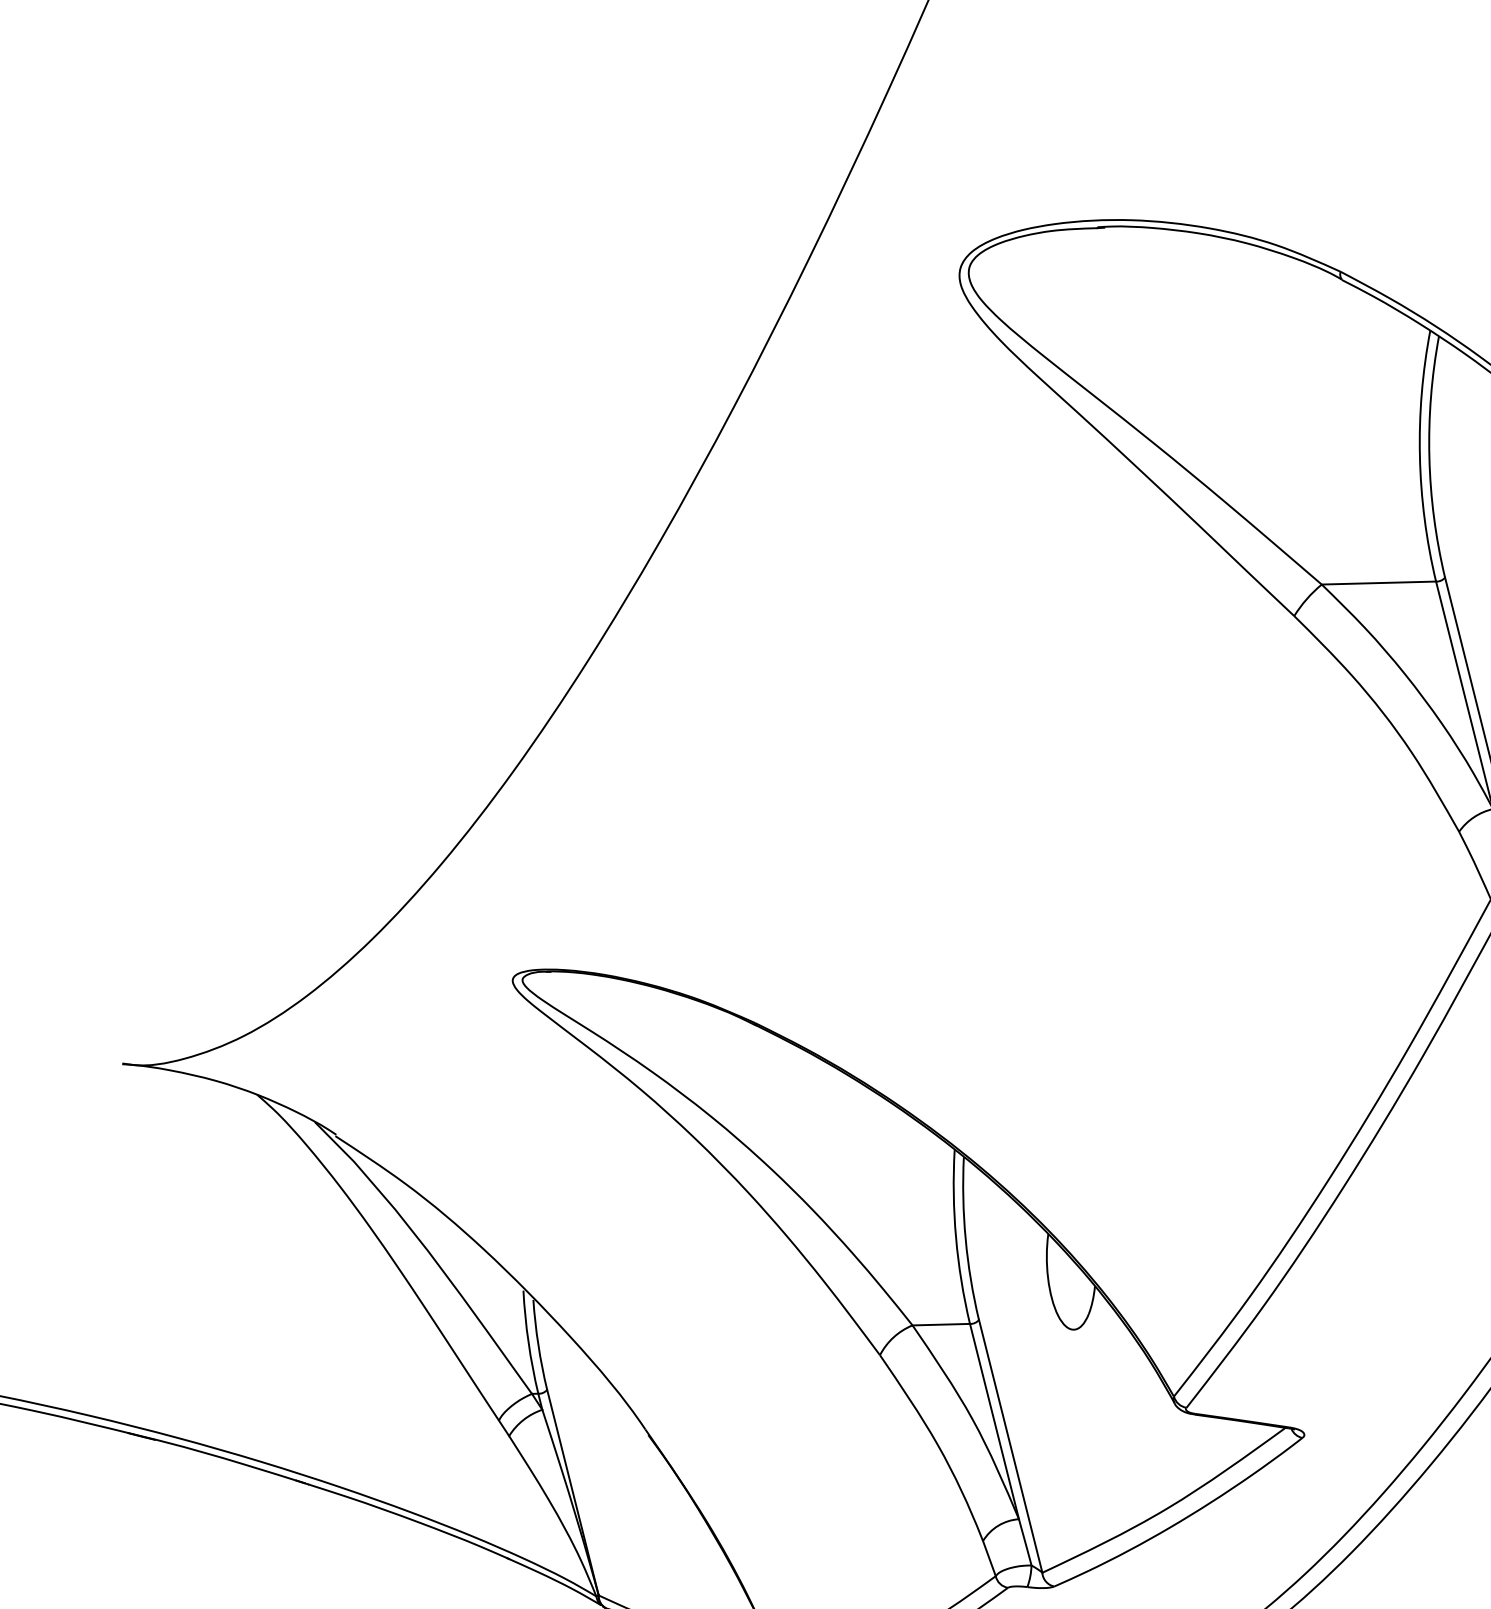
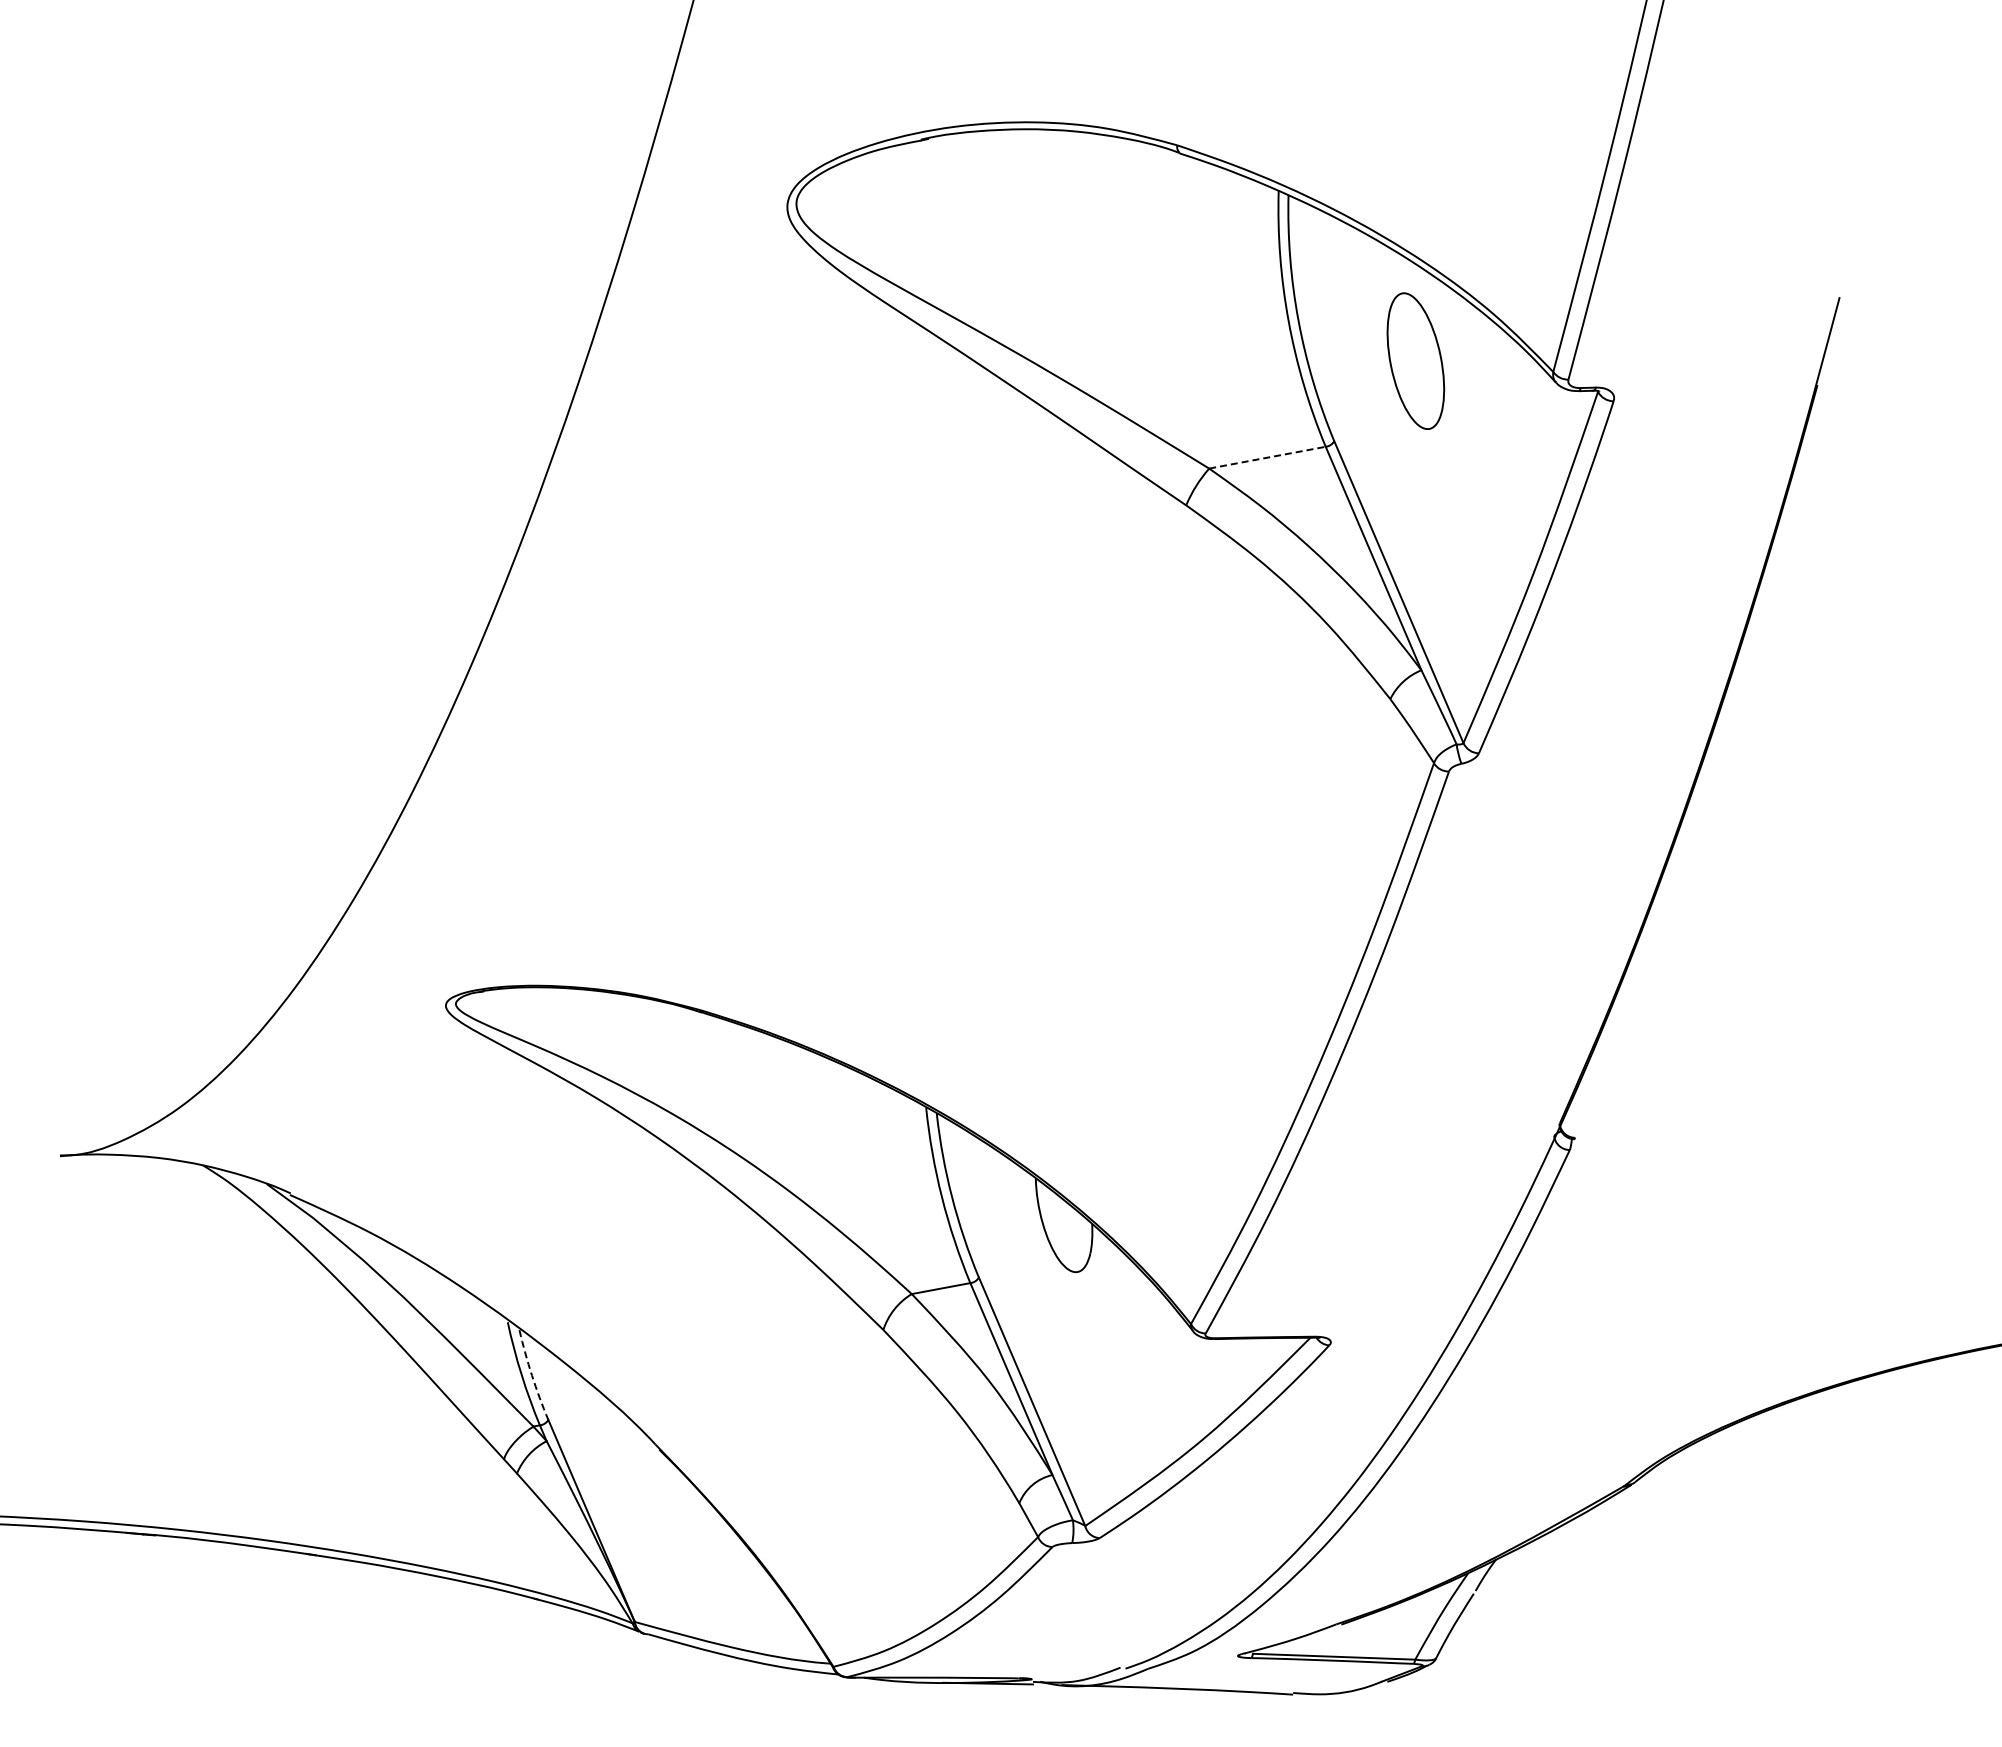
line: (1378, 582) -> (1267, 457), solid -> dashed
arc: (538, 1345) -> (532, 1375), solid -> dashed

